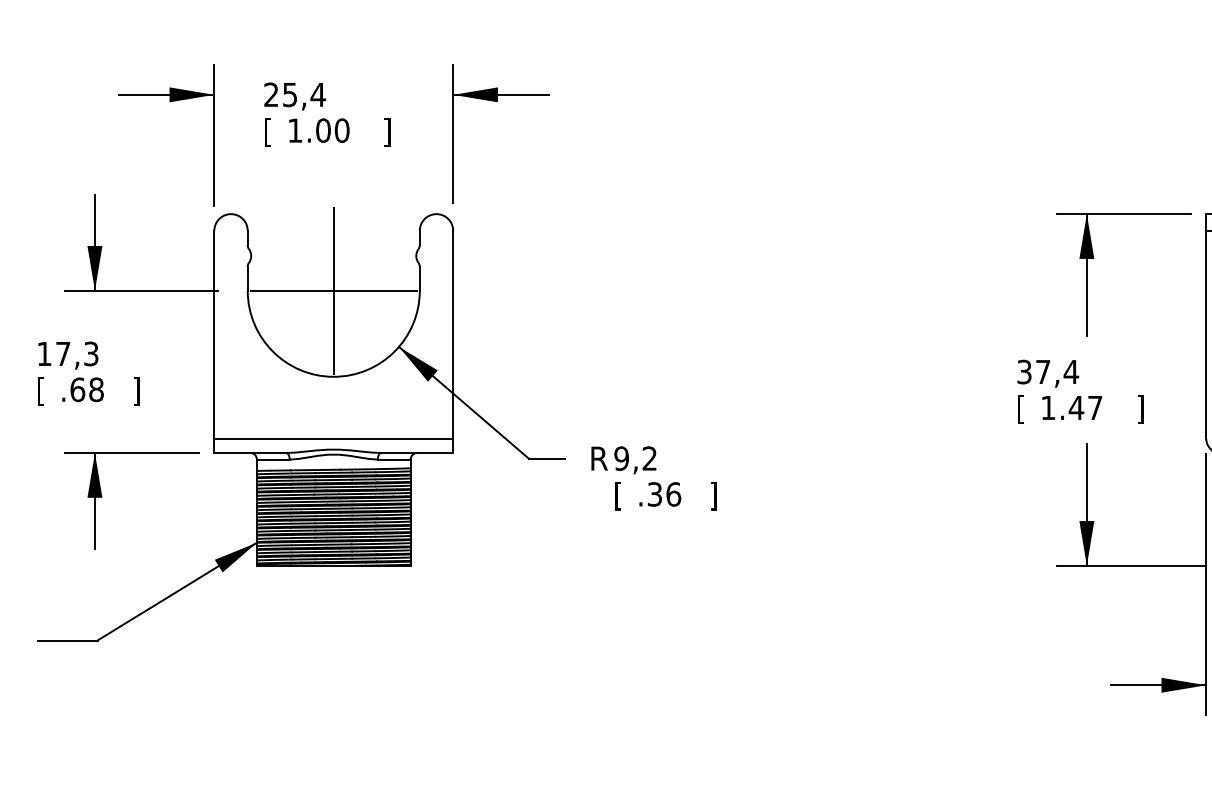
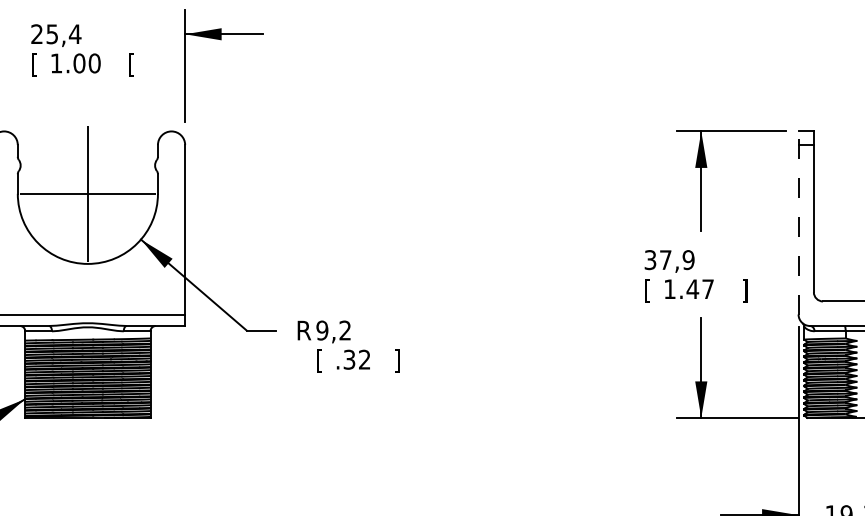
text: (387, 132) -> (131, 64), ] -> [
line: (1206, 326) -> (798, 222), solid -> dashed
text: (1071, 371) -> (688, 259), 37,4 -> 37,9
text: (673, 494) -> (364, 359), .36 -> .32

